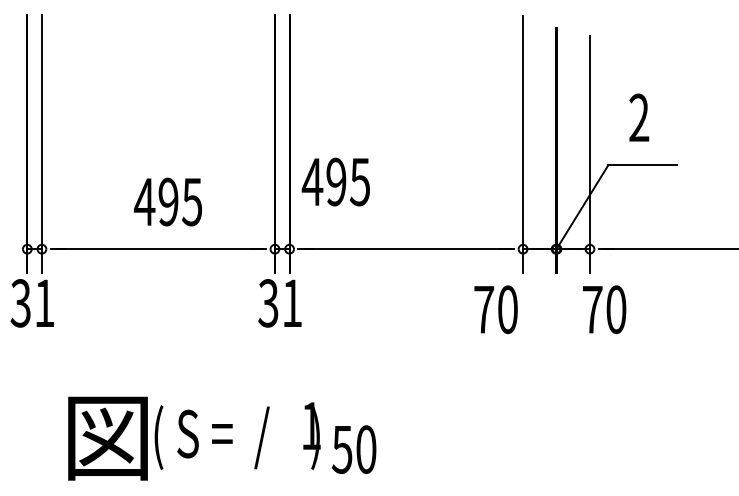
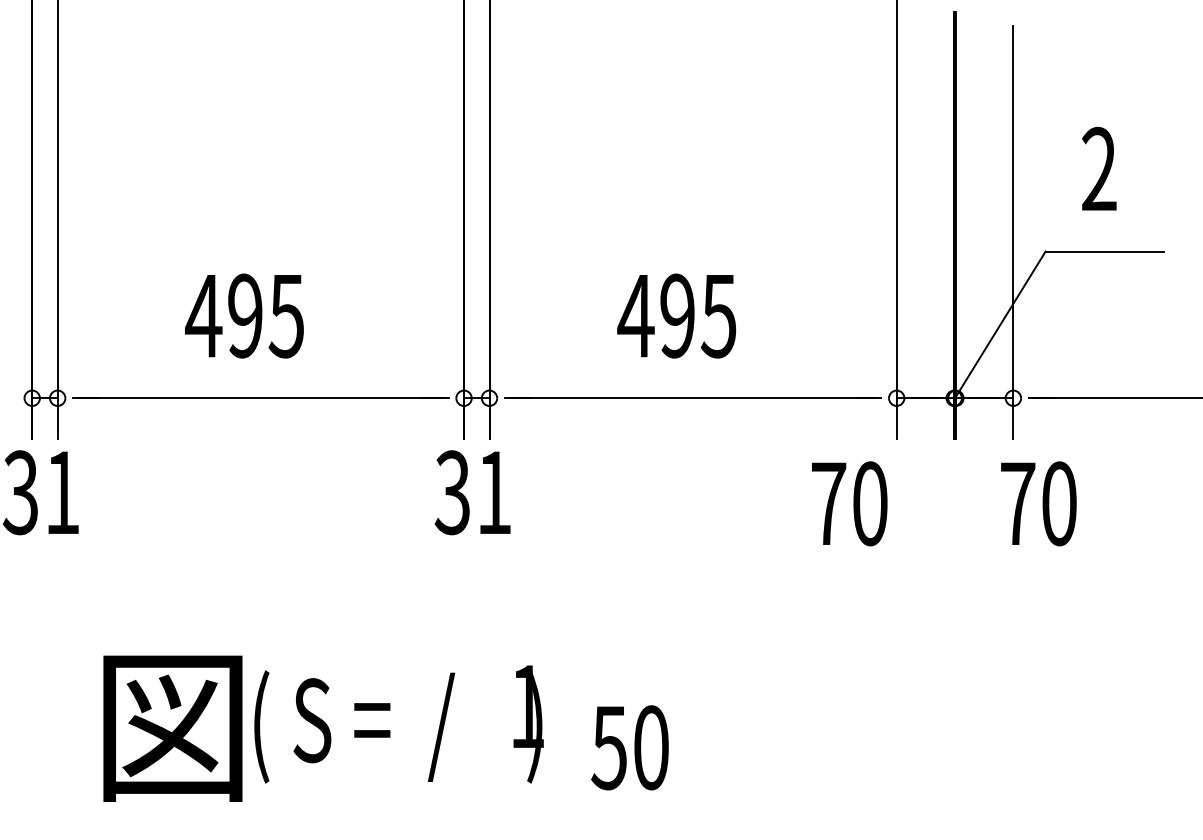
text: (335, 181) -> (675, 315), moved
text: (168, 201) -> (245, 315), moved
text: (354, 449) -> (630, 747), moved

